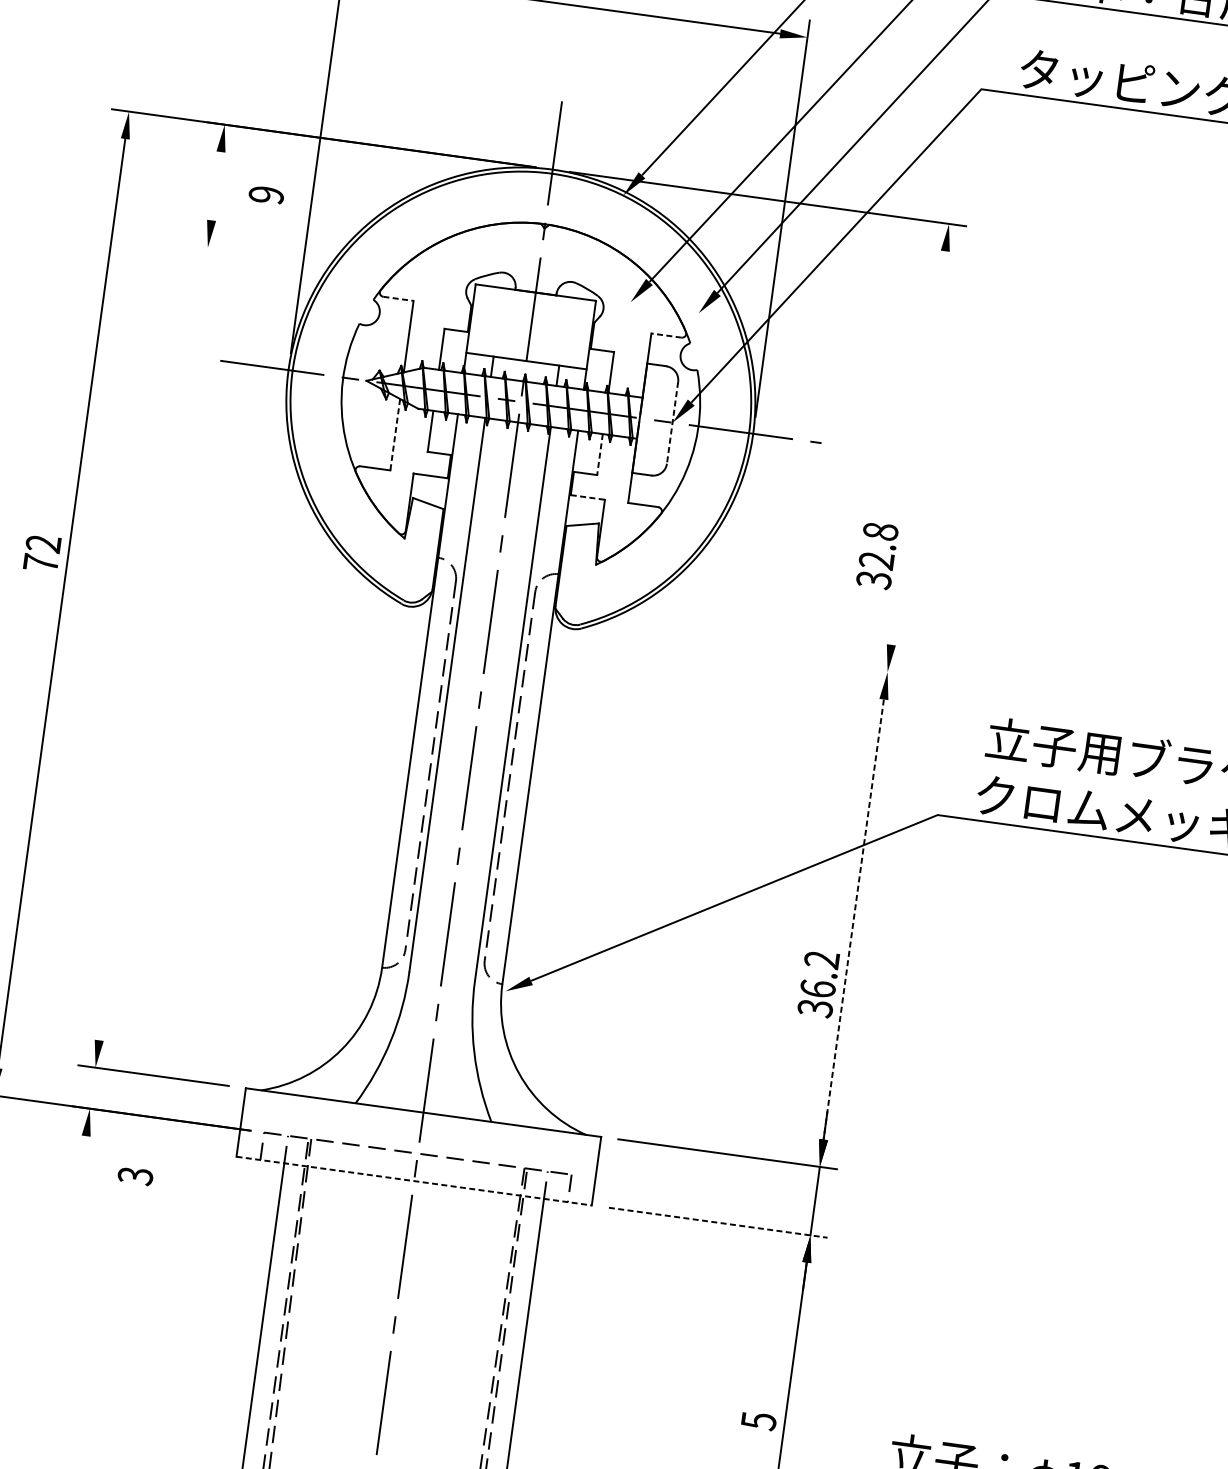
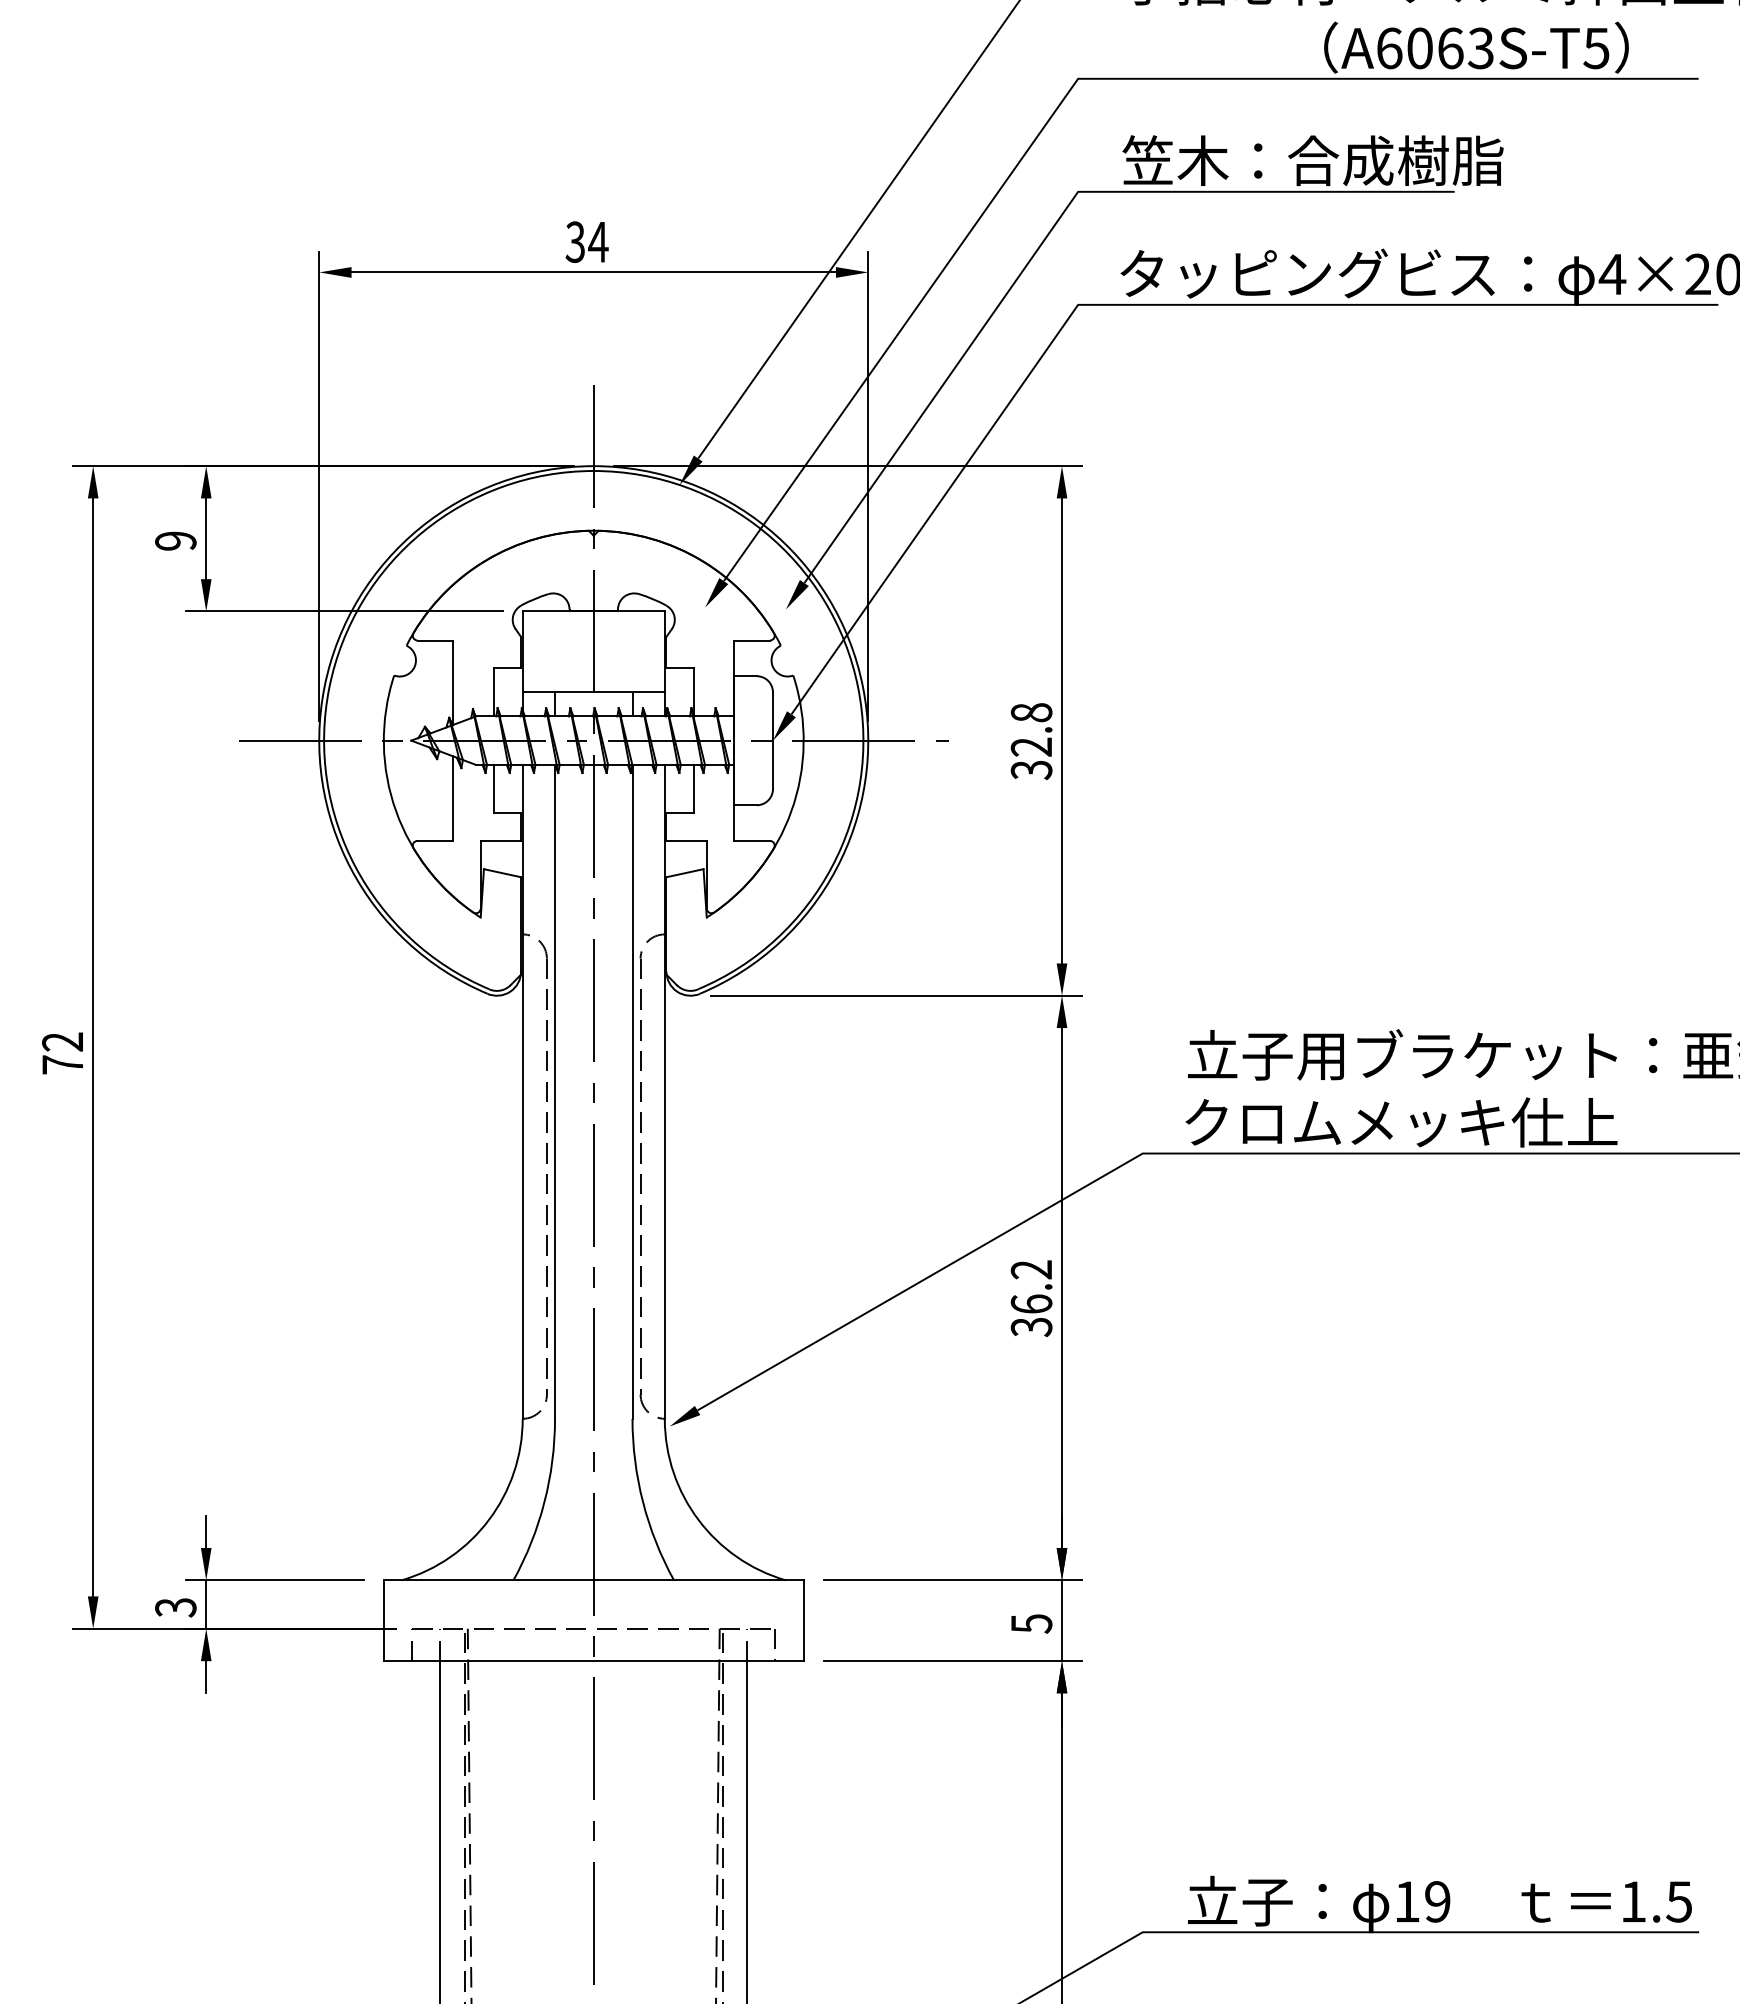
line: (216, 185) -> (206, 538), added
text: (266, 194) -> (175, 540), moved
line: (324, 263) -> (344, 611), added
line: (398, 298) -> (435, 640), dashed -> solid
line: (666, 335) -> (752, 640), dashed -> solid
line: (672, 423) -> (772, 741), dashed -> solid
line: (395, 435) -> (453, 799), dashed -> solid
line: (918, 447) -> (1062, 730), added
line: (599, 454) -> (693, 789), dashed -> solid
line: (588, 497) -> (687, 840), dashed -> solid
text: (42, 553) -> (62, 1053), moved
text: (877, 555) -> (1031, 741), moved
line: (747, 652) -> (896, 995), added
line: (854, 920) -> (1062, 1288), dashed -> solid
text: (818, 984) -> (1031, 1298), moved
line: (101, 1026) -> (206, 1531), added
line: (92, 1088) -> (206, 1604), added
line: (84, 1150) -> (206, 1677), added
text: (135, 1175) -> (175, 1607), moved
line: (413, 1181) -> (593, 1661), dashed -> solid
line: (718, 1223) -> (953, 1661), dashed -> solid
text: (758, 1420) -> (1031, 1623), moved

